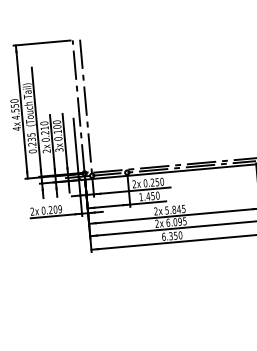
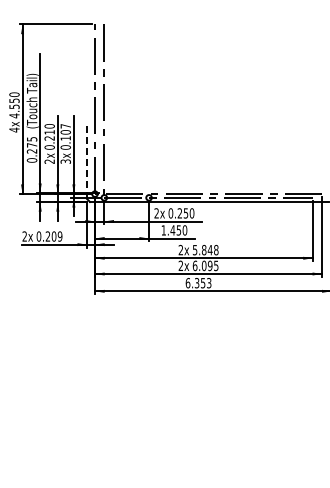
text: (56, 122) -> (65, 126), 0.100 -> 0.107
text: (31, 139) -> (31, 145), 0.235 -> 0.275
line: (76, 148) -> (87, 161), solid -> dashed
text: (183, 208) -> (216, 249), 5.845 -> 5.848
text: (179, 235) -> (208, 283), 6.350 -> 6.353

